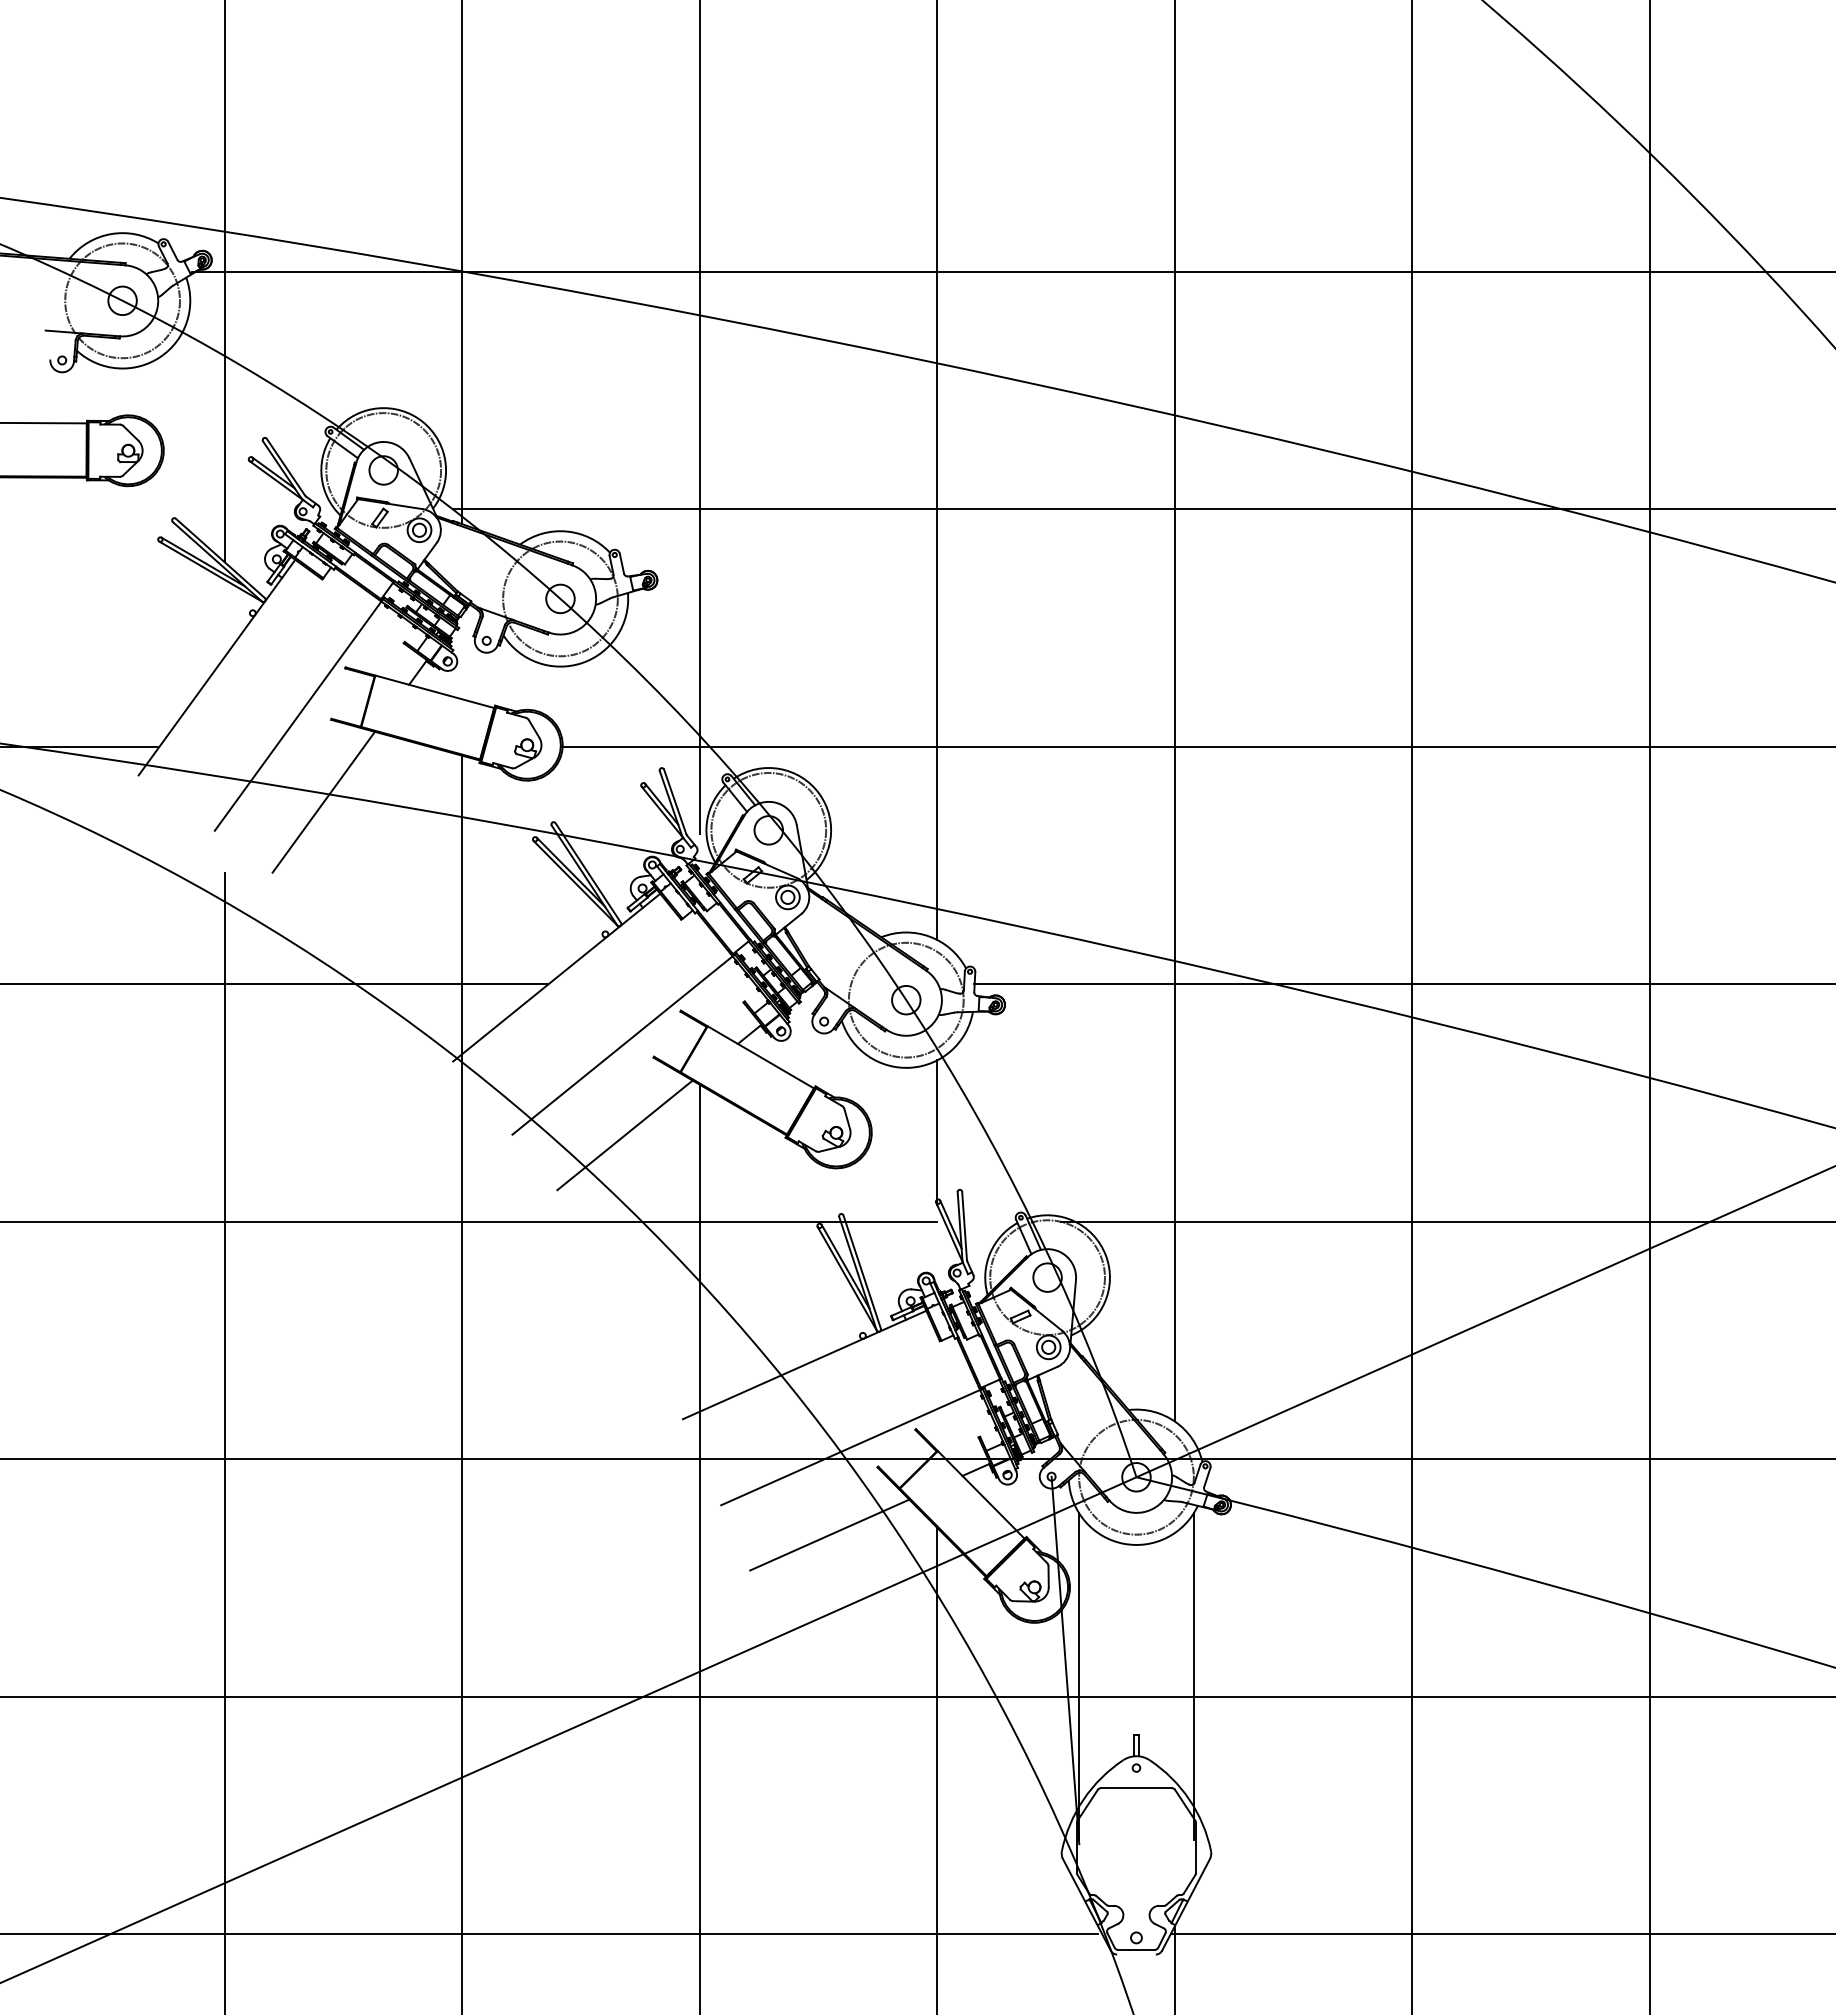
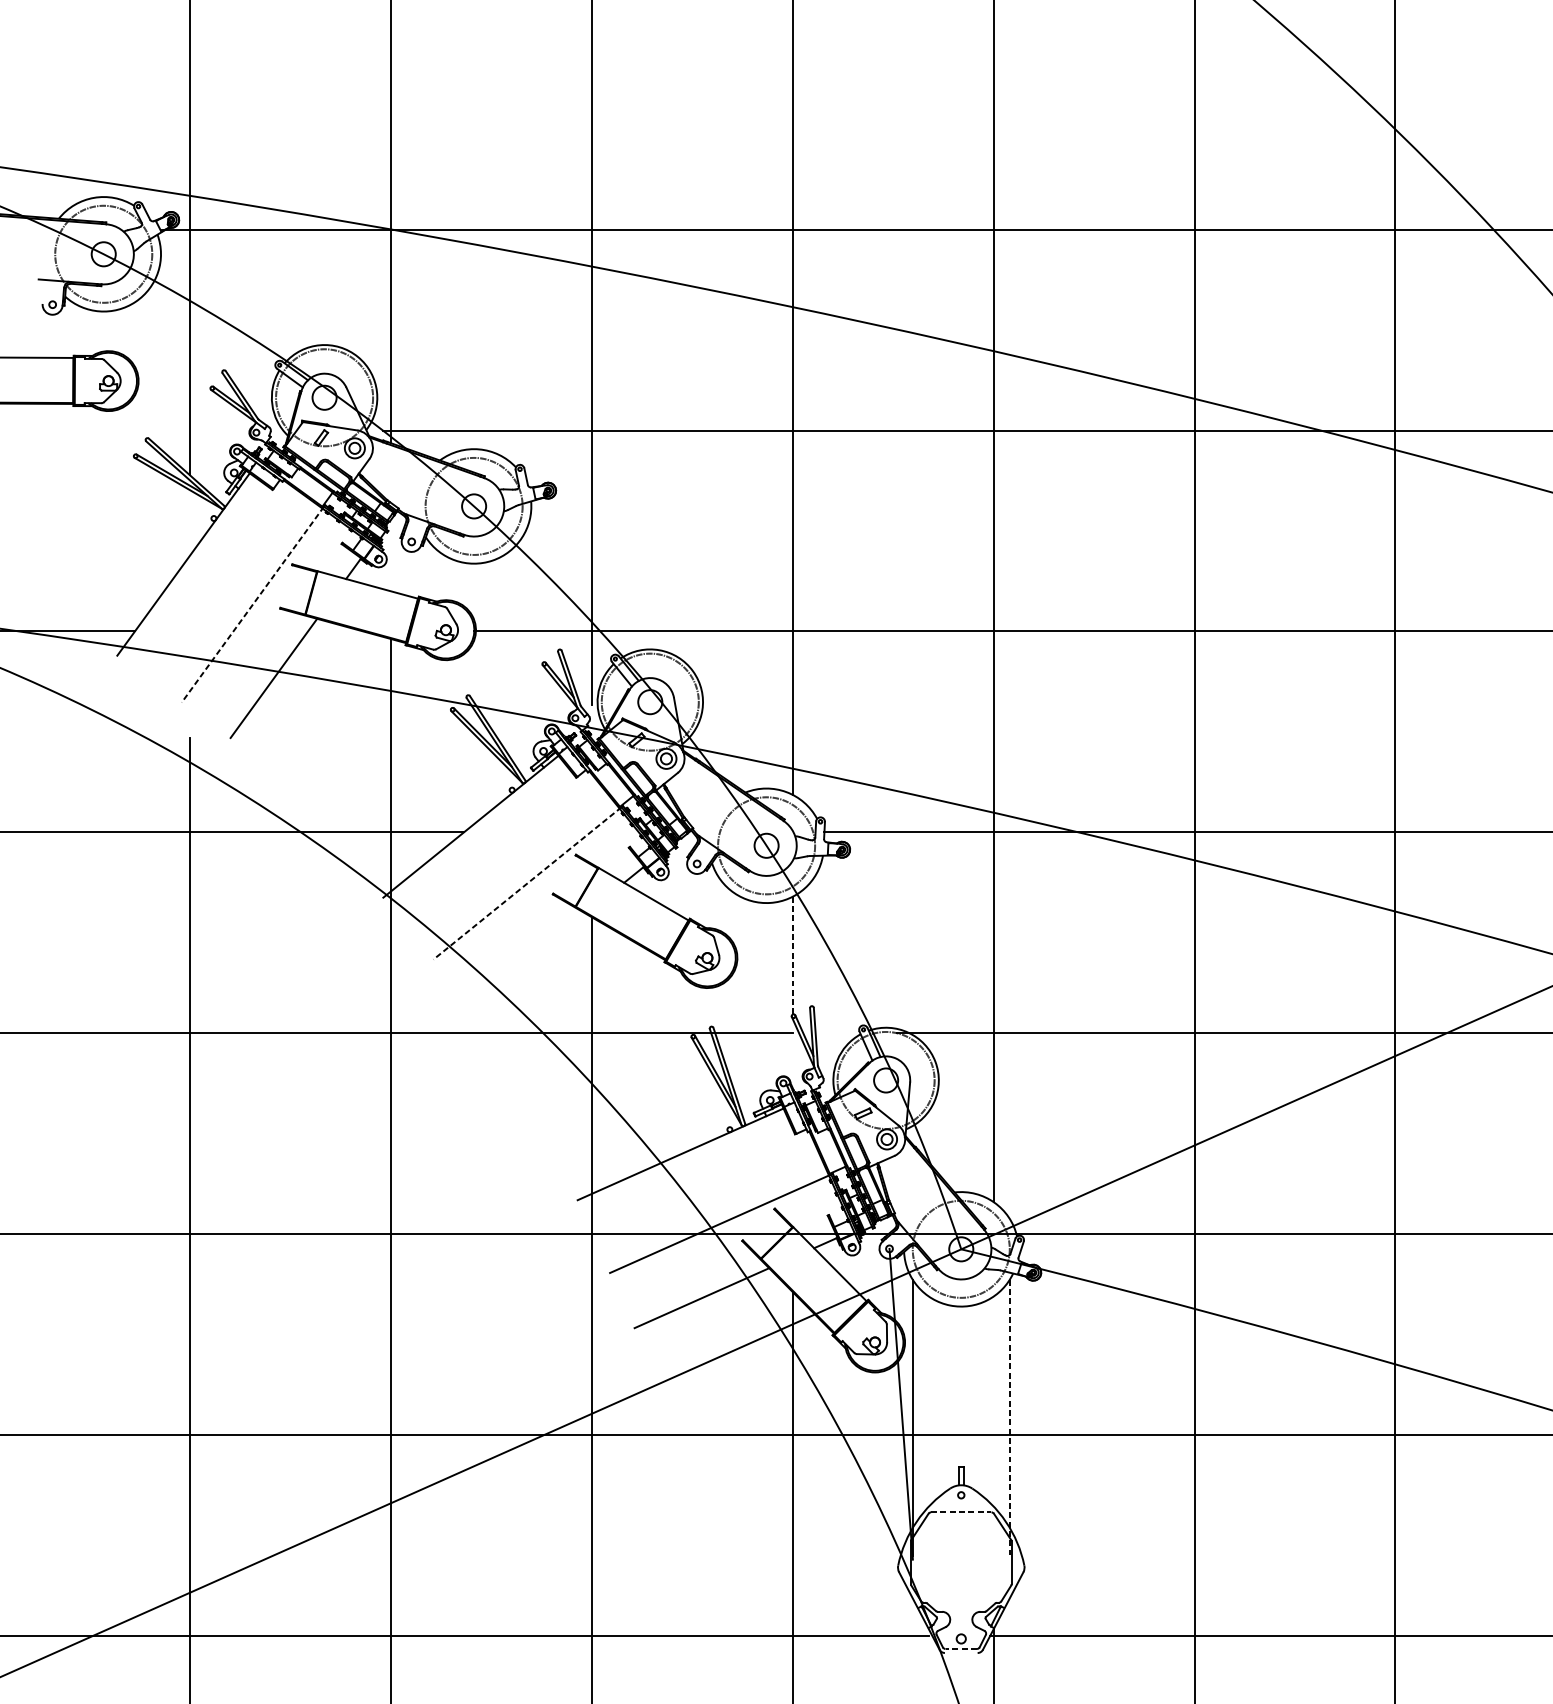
line: (298, 715) -> (252, 605), solid -> dashed
line: (623, 1044) -> (527, 883), solid -> dashed
line: (937, 1133) -> (792, 958), solid -> dashed
line: (624, 1135) -> (528, 960), removed
line: (1193, 1677) -> (1009, 1418), solid -> dashed
line: (1136, 1788) -> (961, 1512), solid -> dashed
line: (1136, 1949) -> (961, 1648), solid -> dashed

